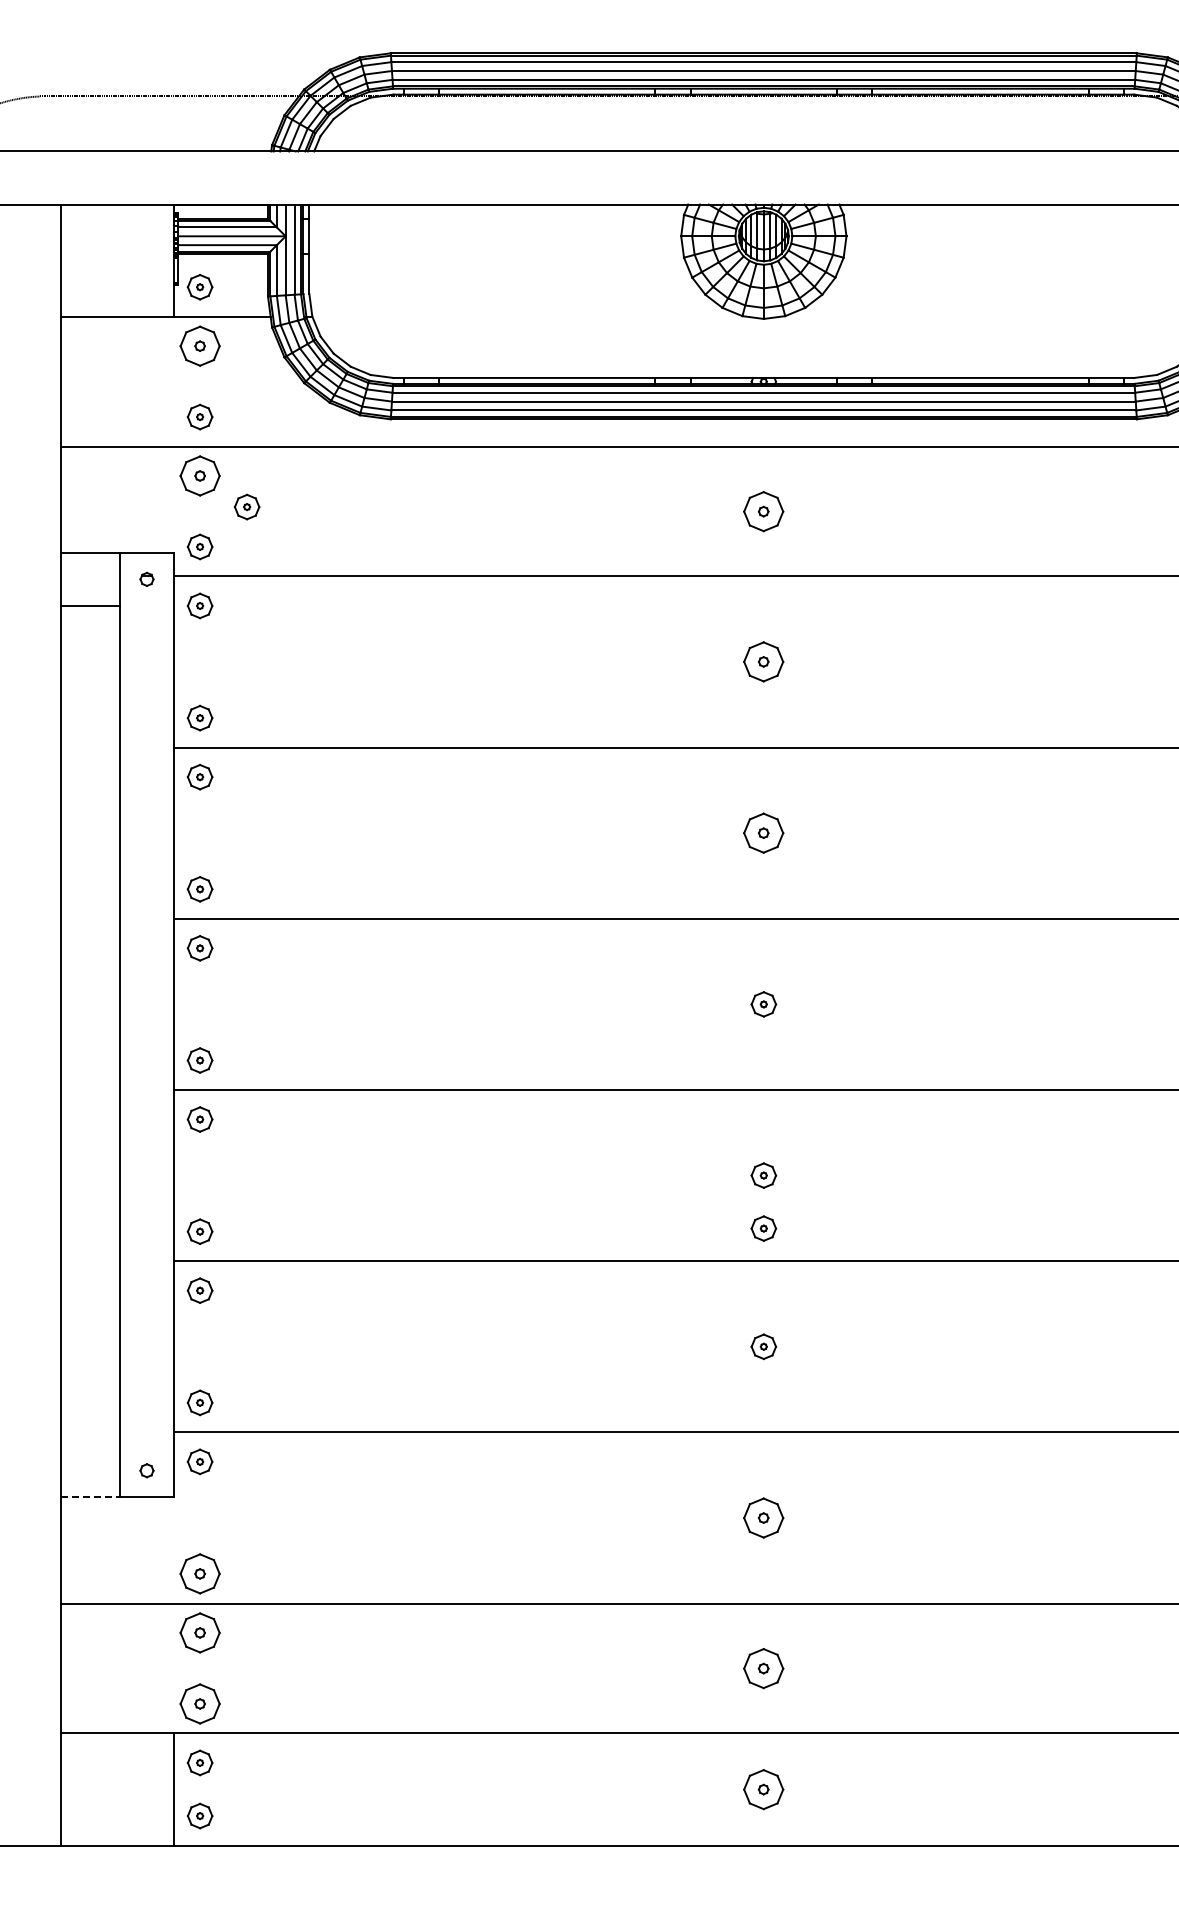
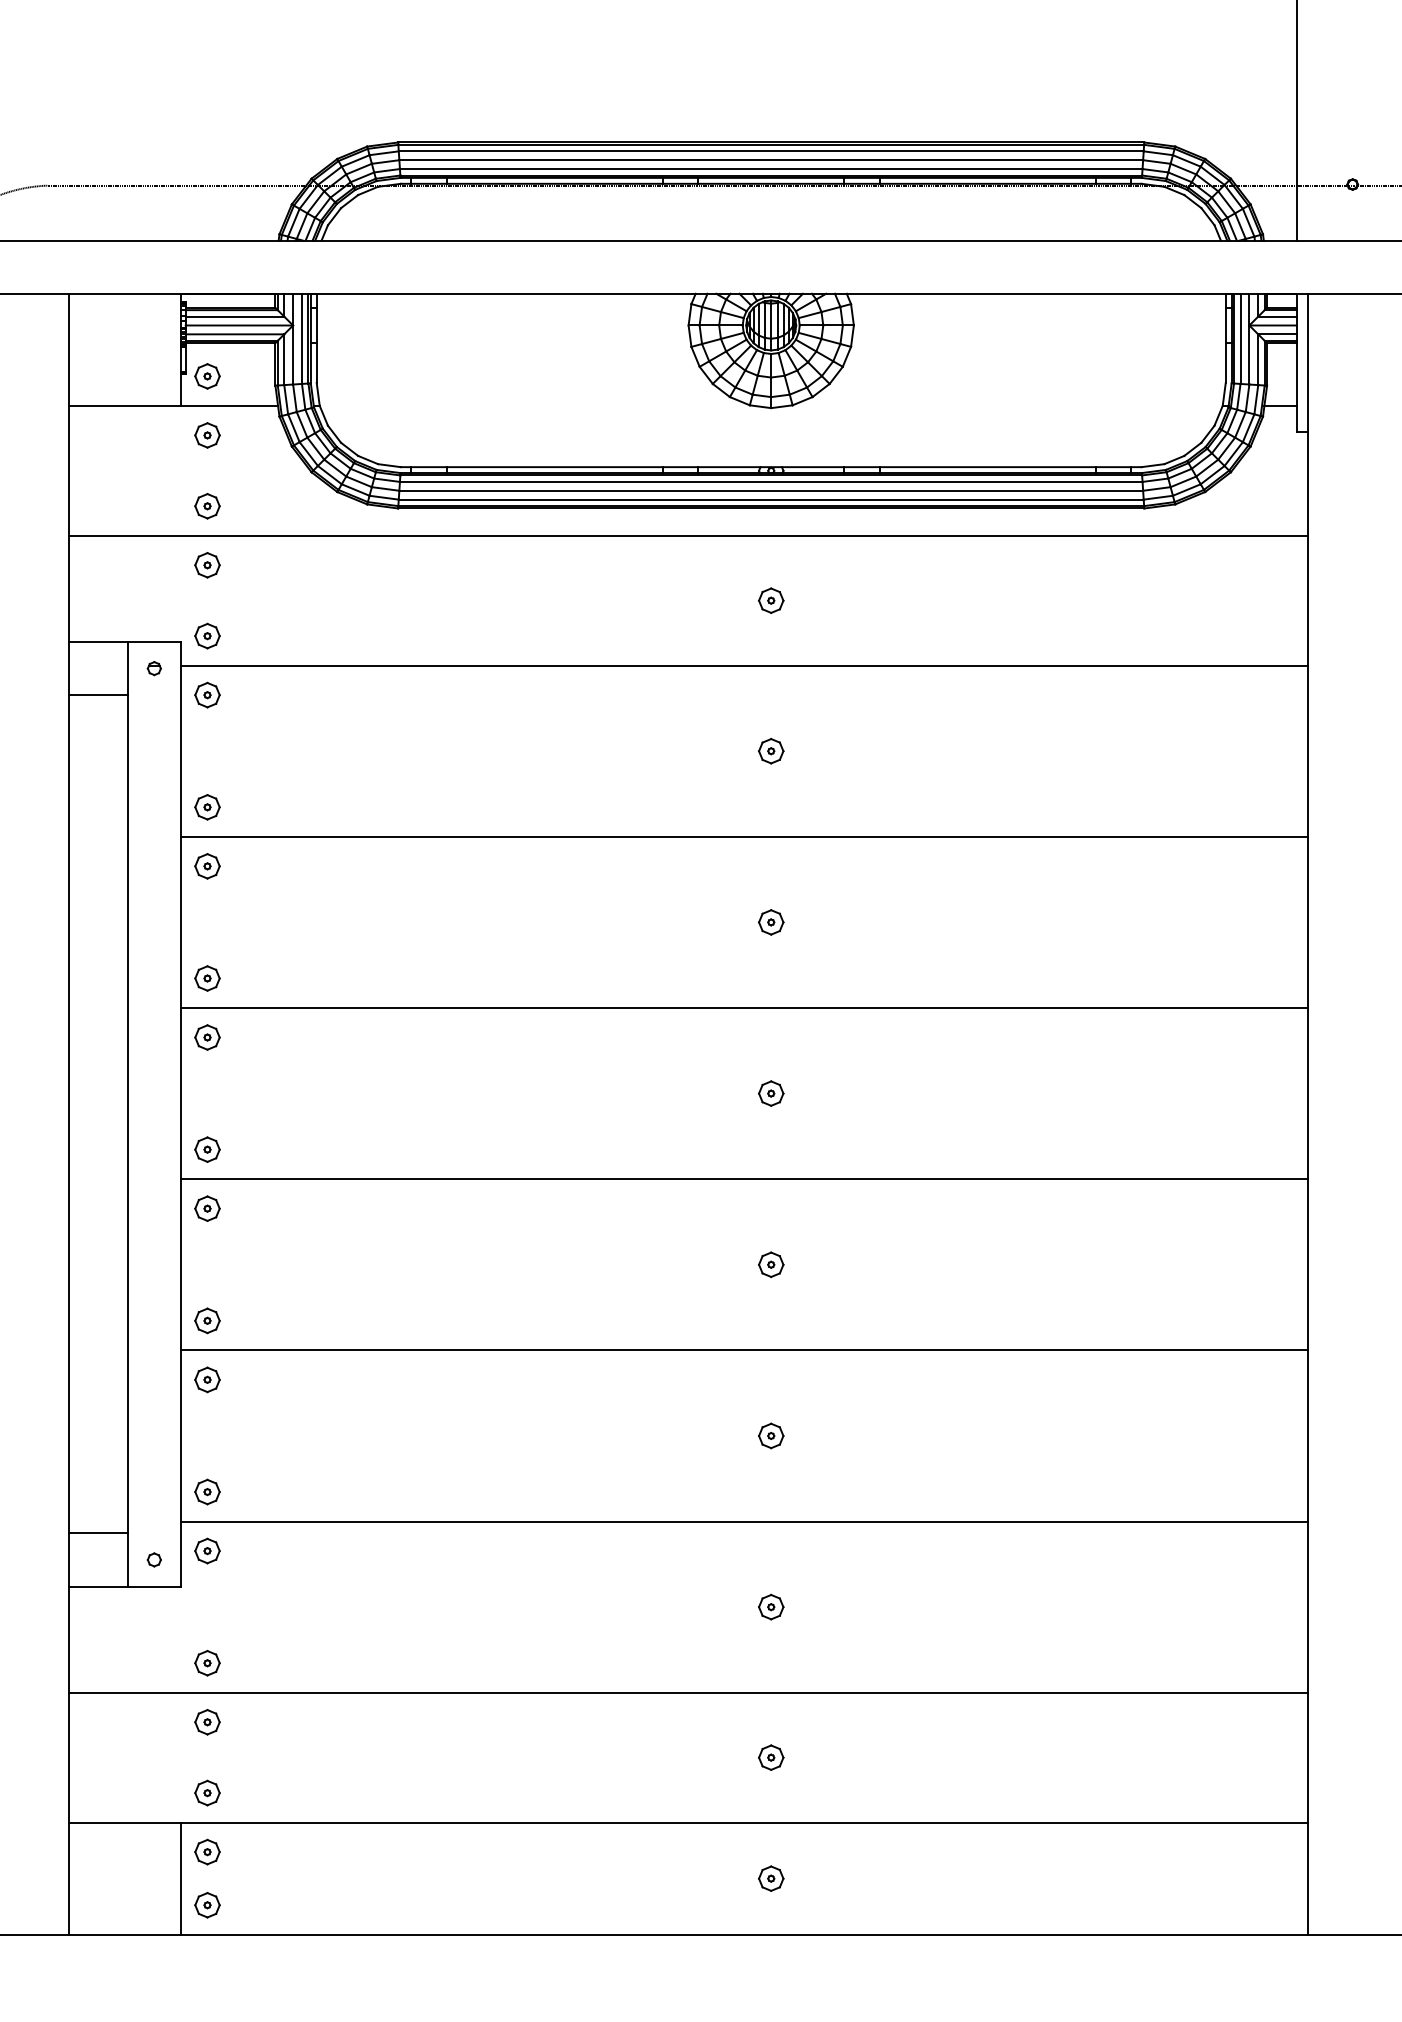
part: (200, 346) -> (207, 435), size x0.62
part: (200, 476) -> (207, 565), size x0.62
part: (247, 507) -> (254, 596), removed
part: (764, 511) -> (771, 600), size x0.62
part: (764, 662) -> (771, 751), size x0.62
part: (764, 833) -> (771, 922), size x0.62
part: (764, 1228) -> (771, 1317), removed
line: (90, 1444) -> (97, 1533), added
line: (91, 1497) -> (98, 1586), dashed -> solid
part: (764, 1517) -> (771, 1606), size x0.62
part: (200, 1574) -> (207, 1663), size x0.62
part: (200, 1633) -> (207, 1722), size x0.62
part: (764, 1668) -> (771, 1757), size x0.62
part: (200, 1703) -> (207, 1792), size x0.62
part: (764, 1789) -> (771, 1878), size x0.62

